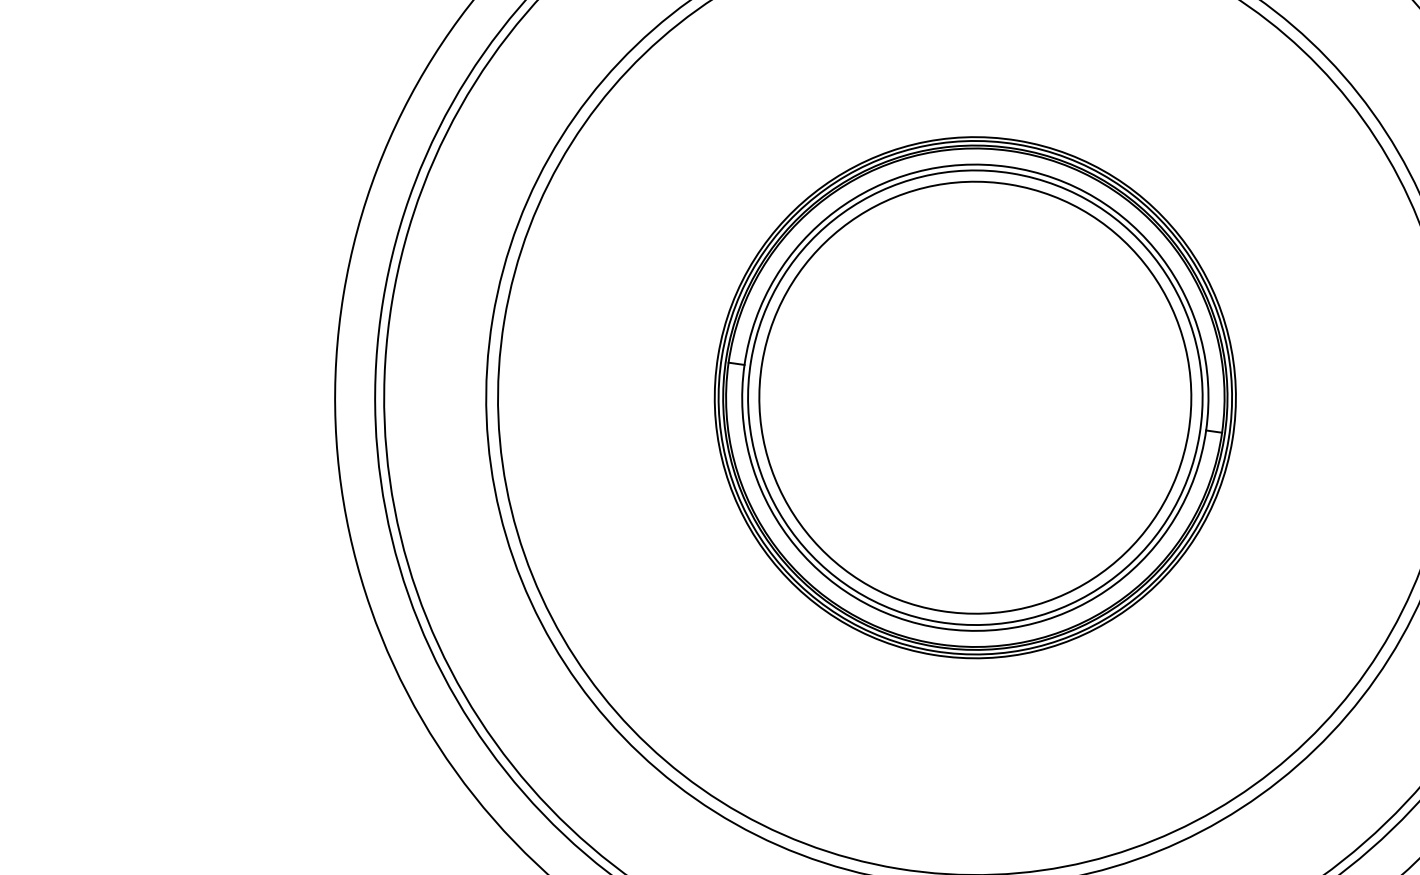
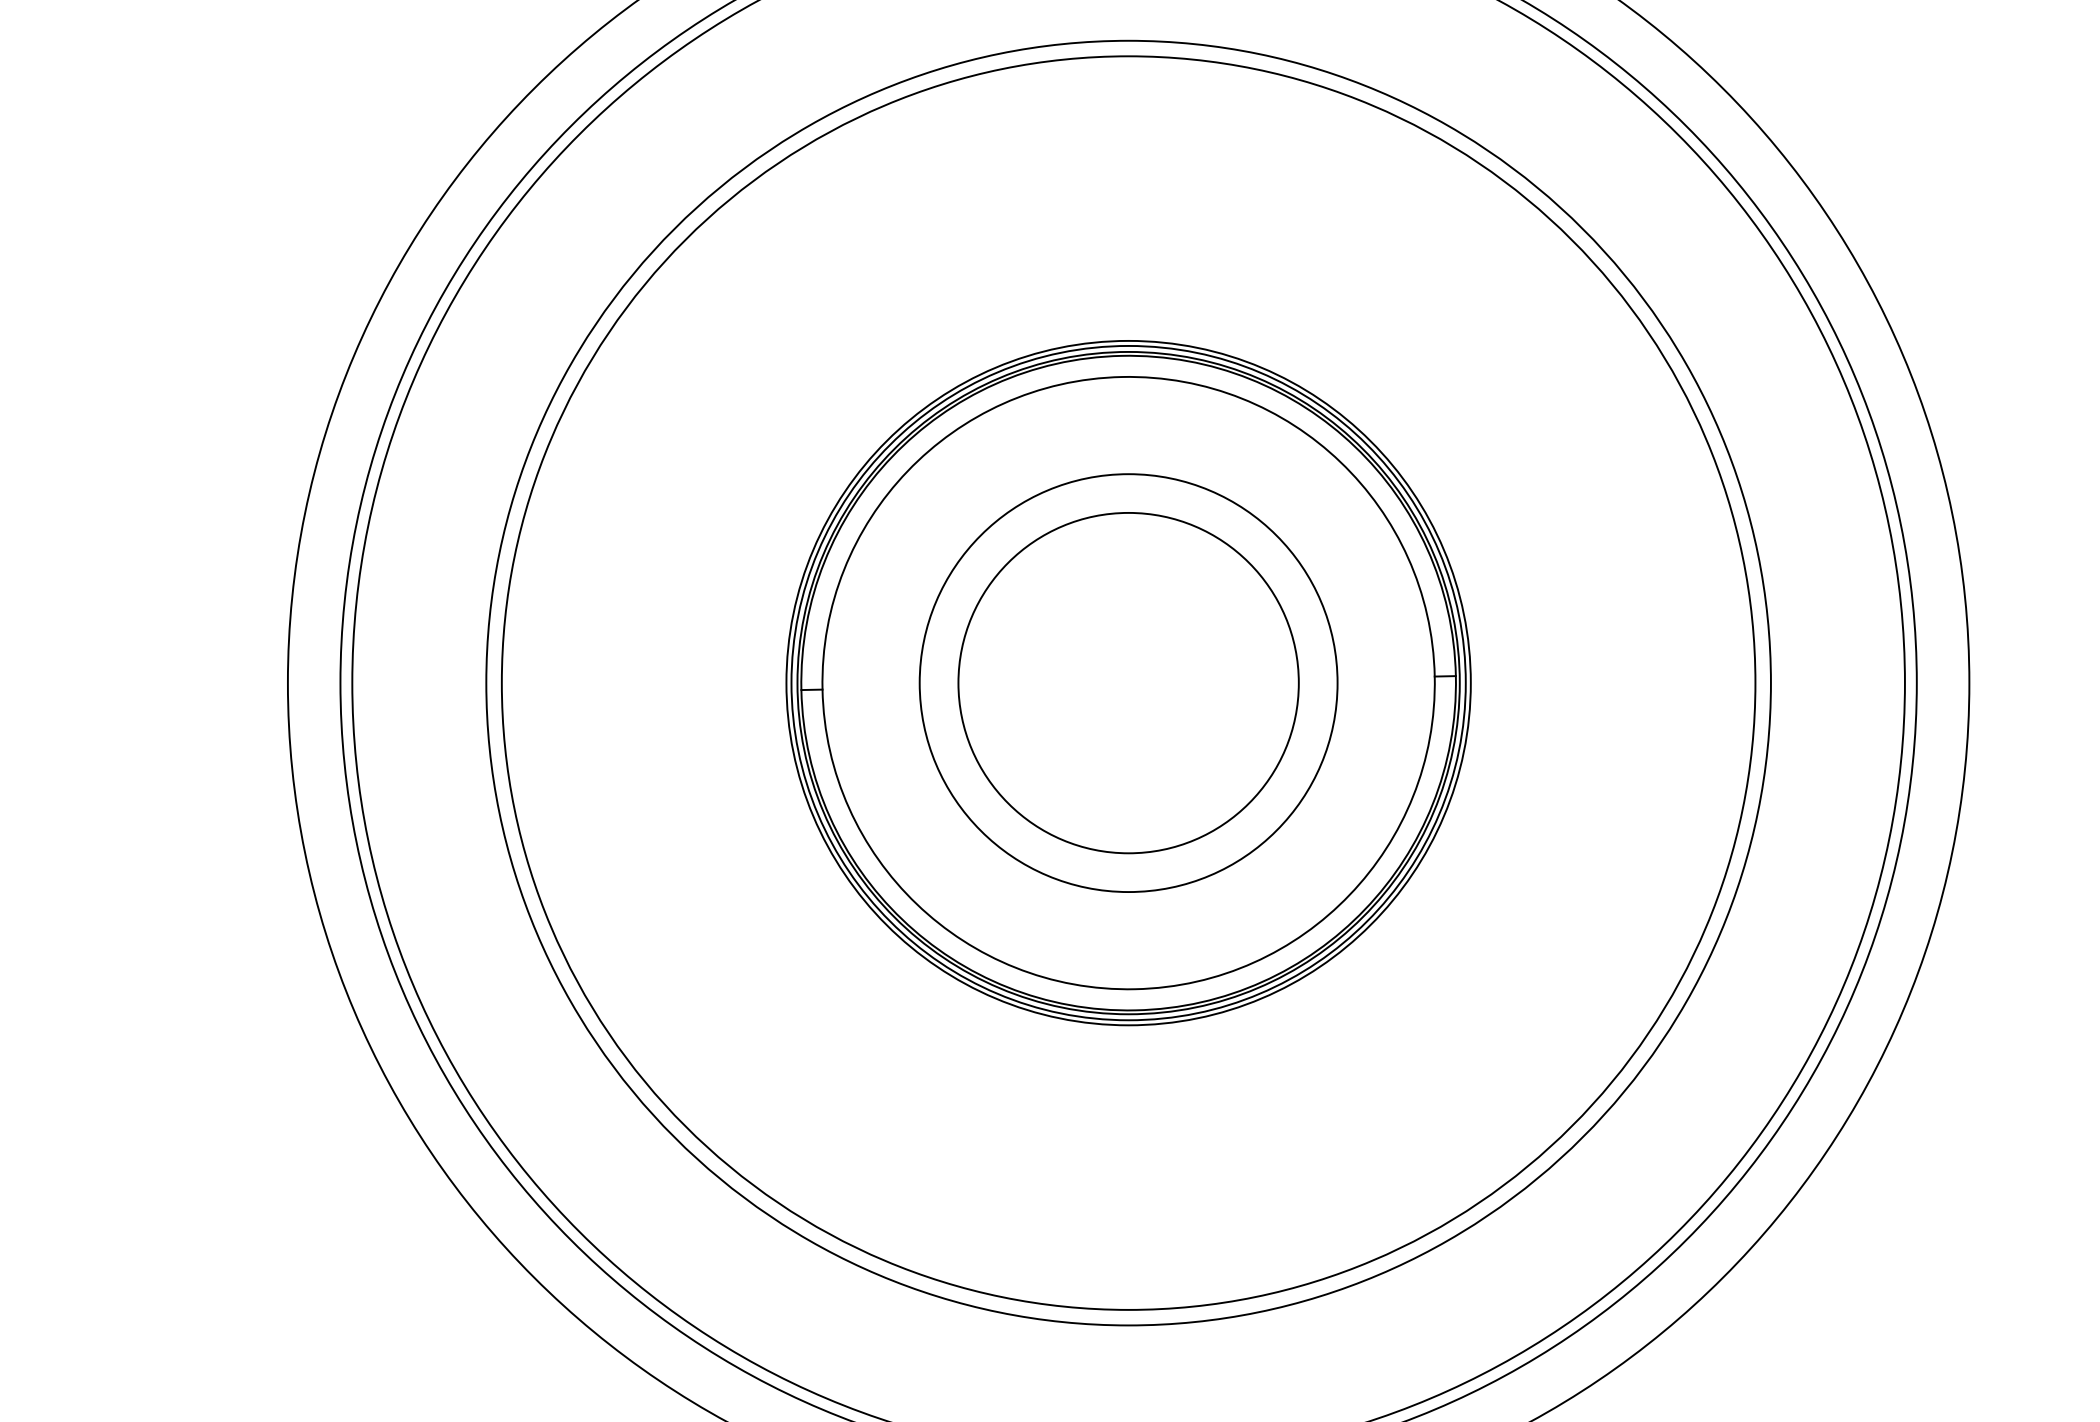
circle: (975, 397) -> (1128, 682), size x0.6
circle: (975, 397) -> (1128, 682), size x0.7

